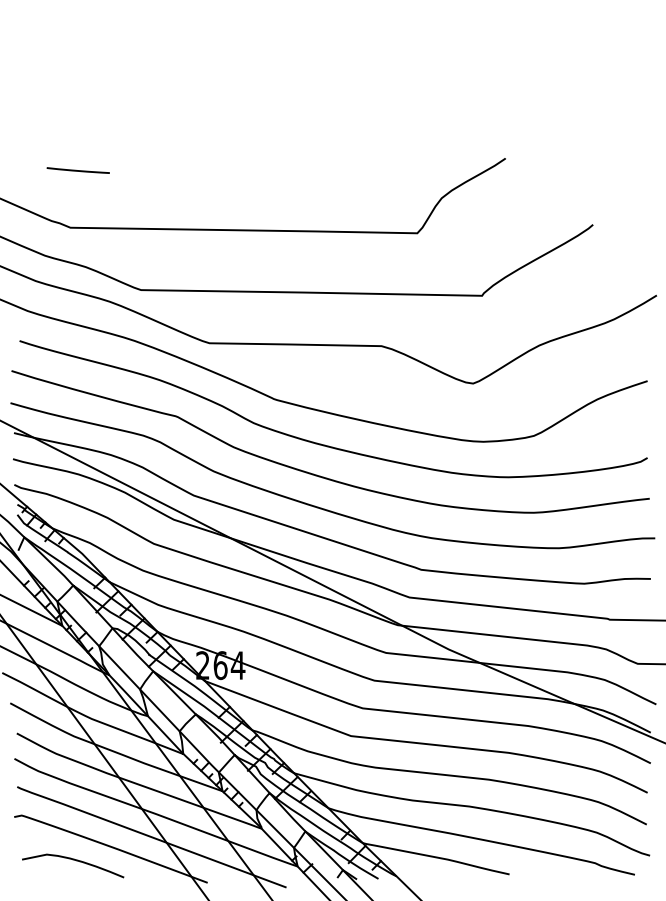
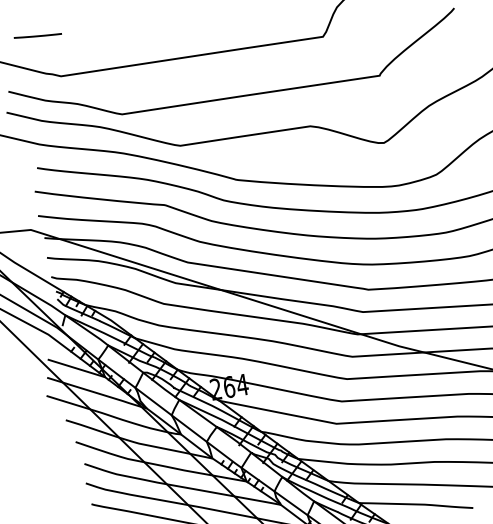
line: (77, 170) -> (37, 35), moved

